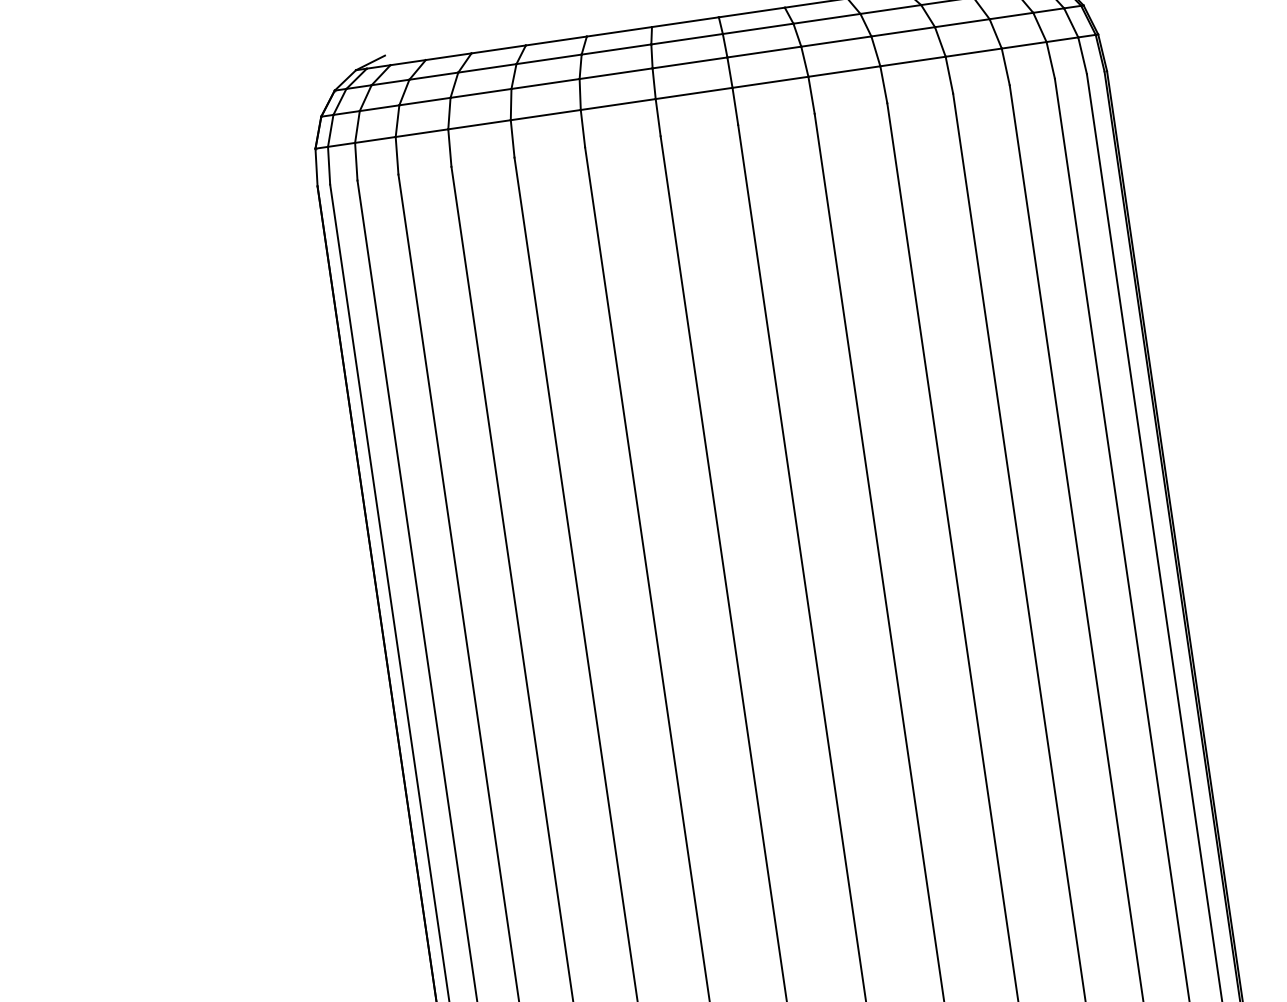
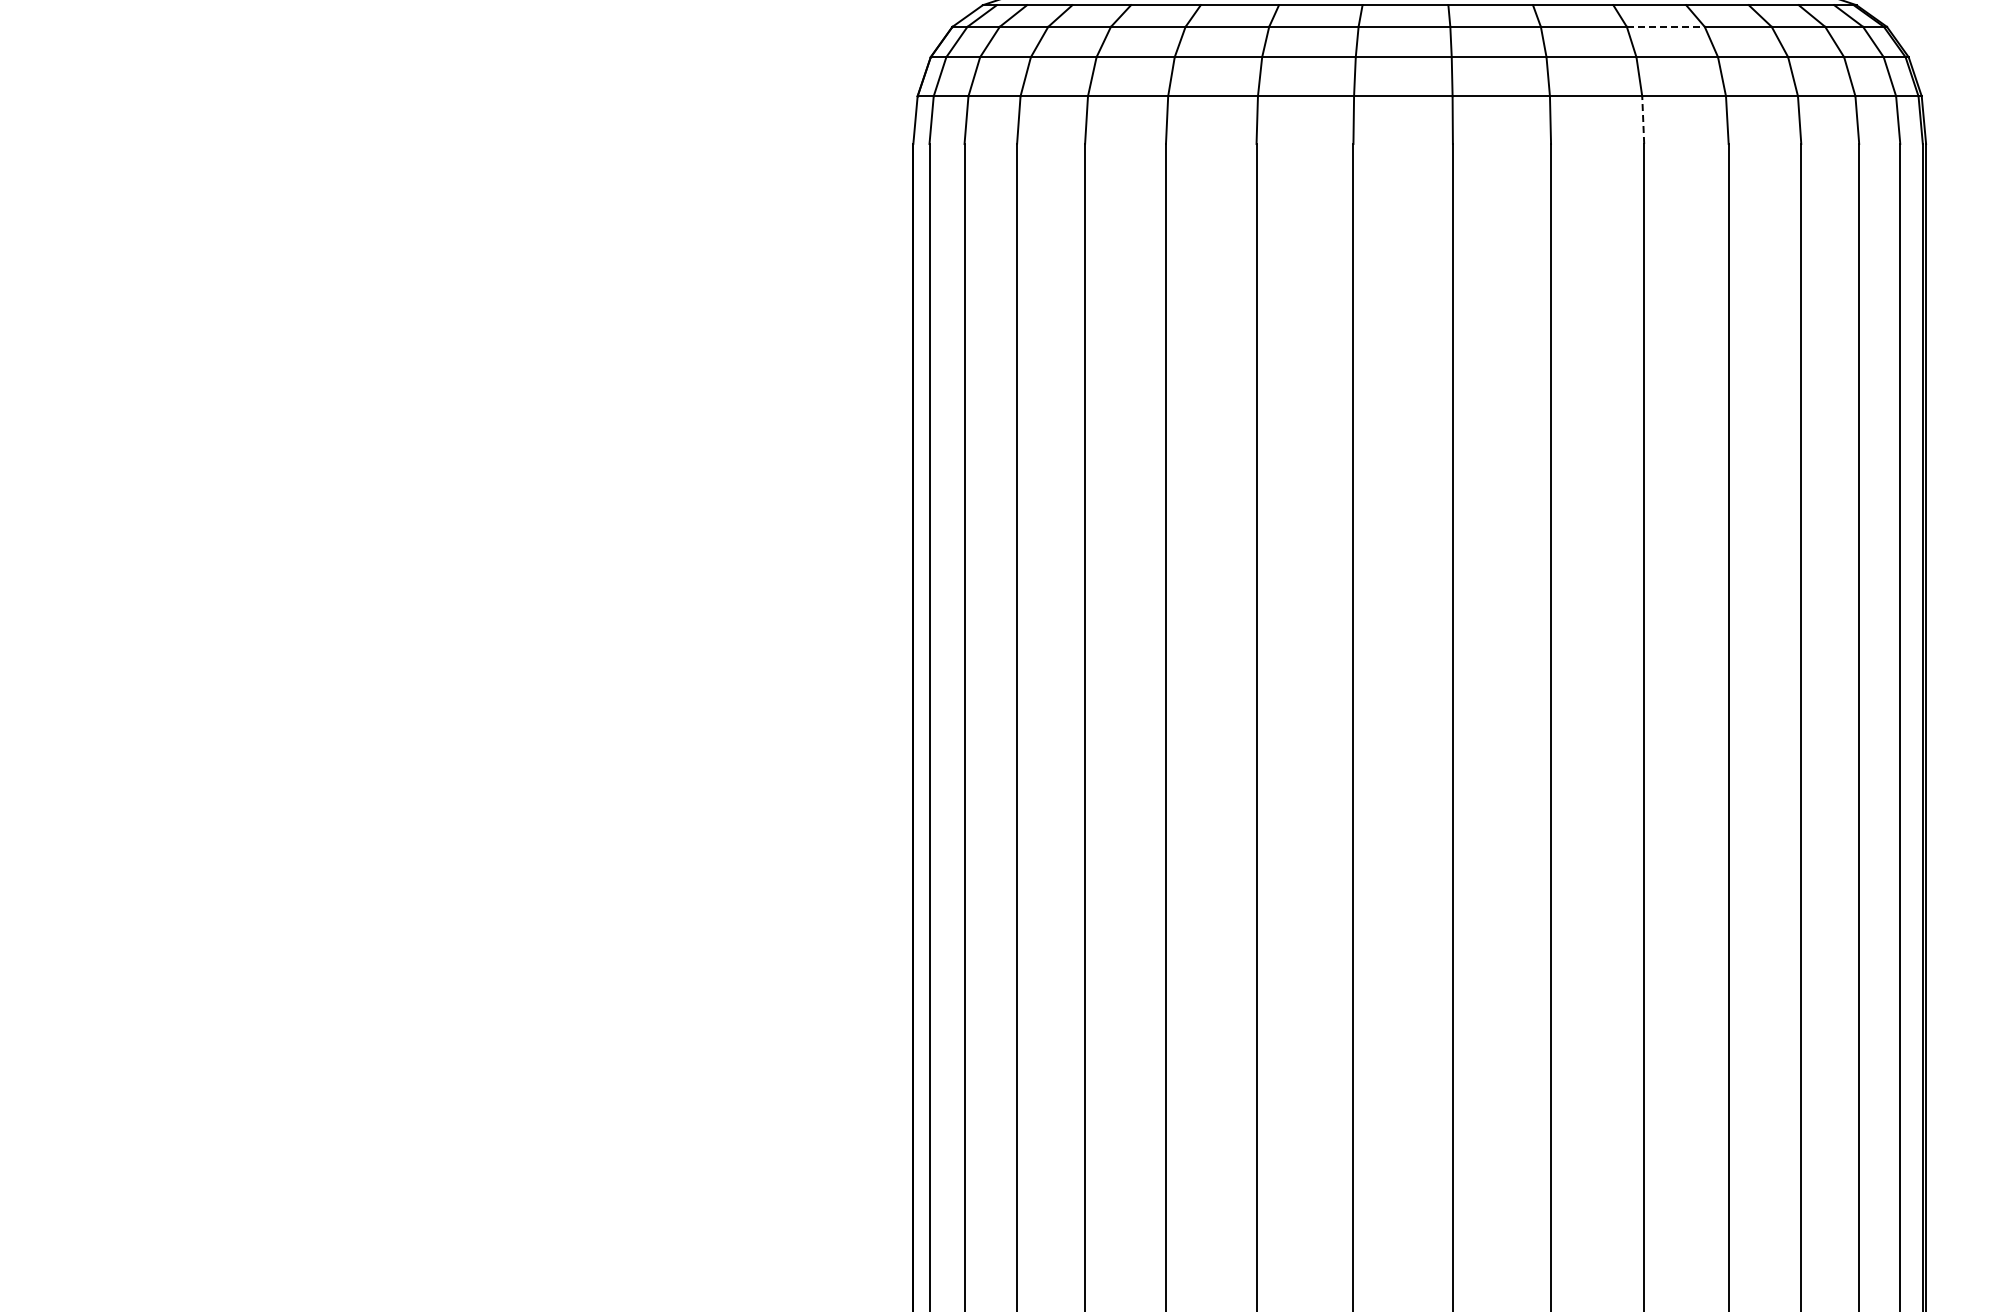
line: (890, 9) -> (1665, 26), solid -> dashed
line: (884, 85) -> (1643, 120), solid -> dashed

